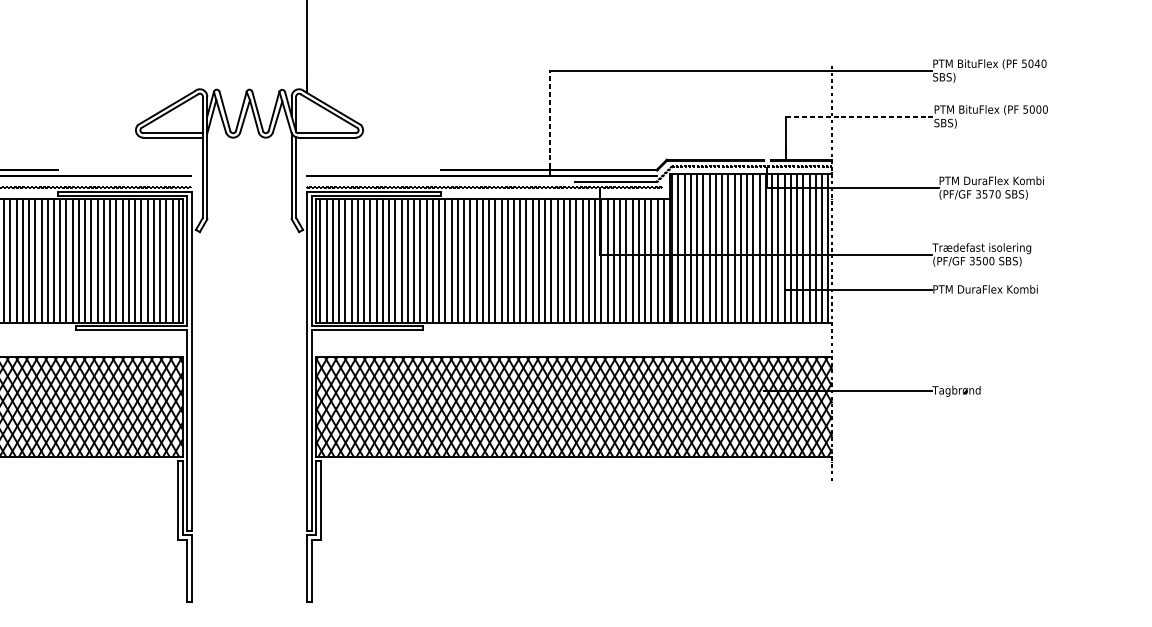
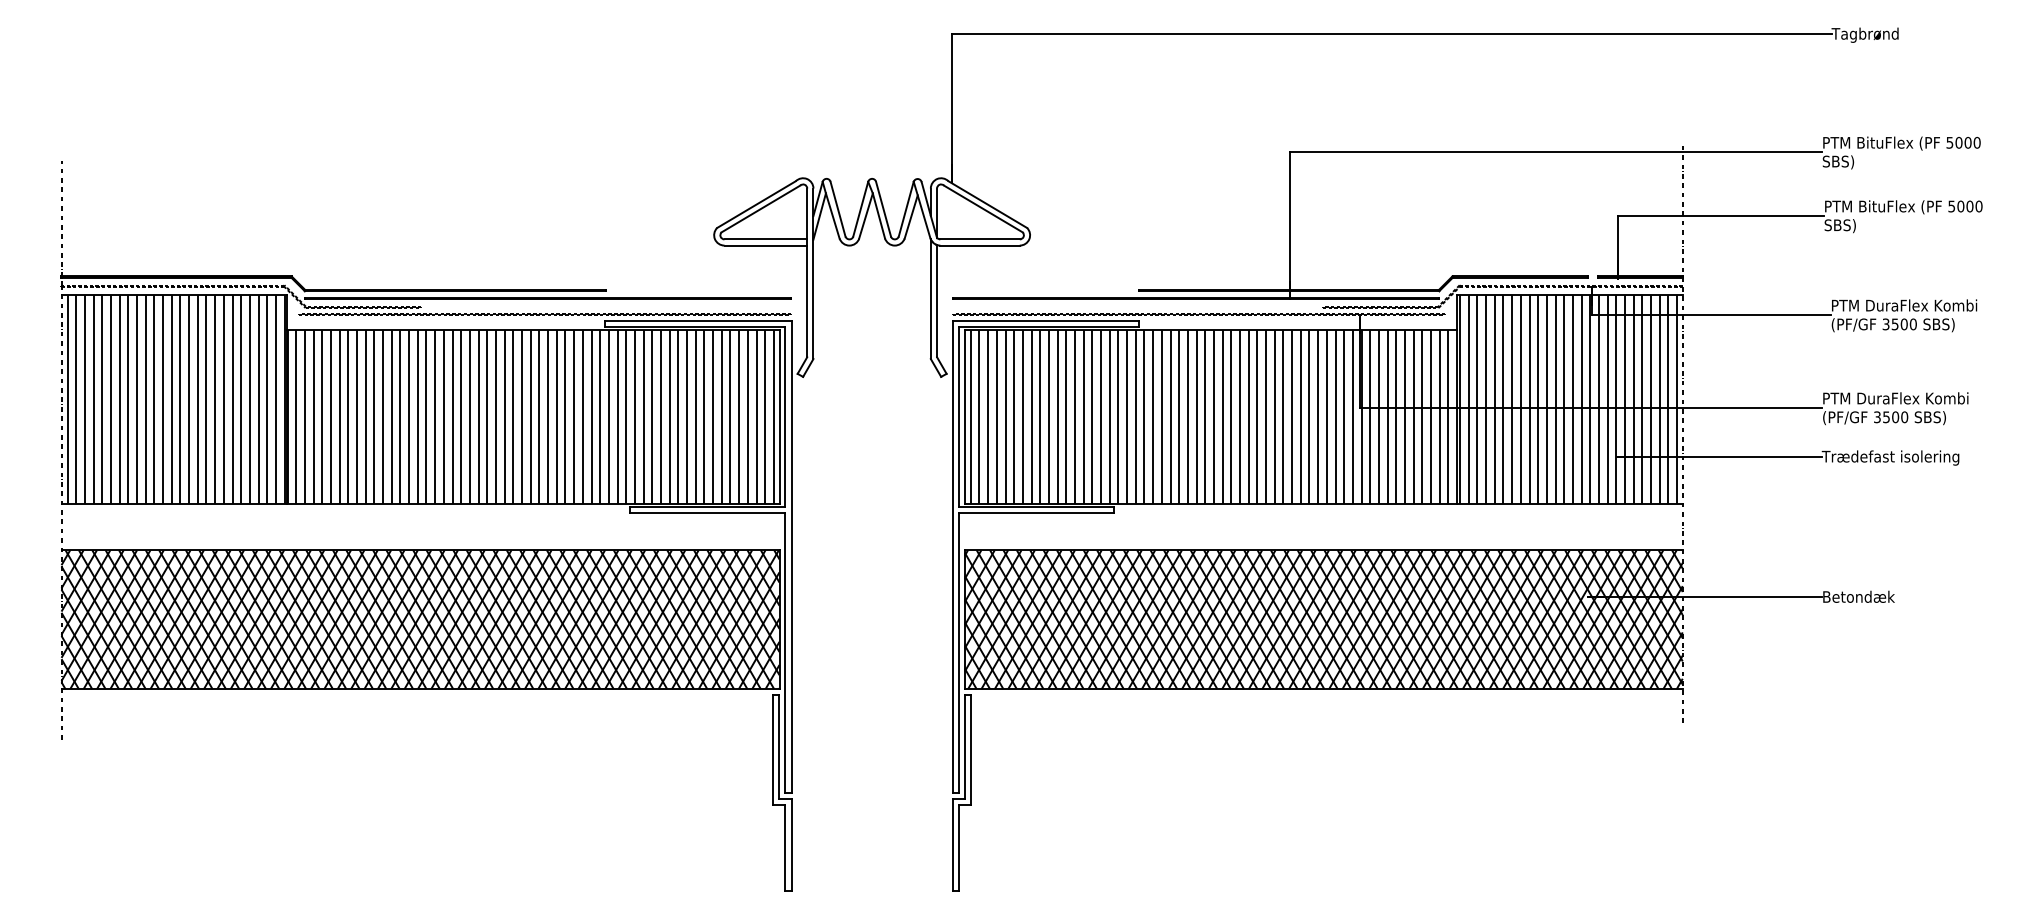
text: (1037, 63) -> (1967, 142), 5040 -> 5000
line: (860, 116) -> (1721, 216), dashed -> solid
line: (550, 123) -> (1290, 225), dashed -> solid
text: (991, 194) -> (1903, 324), 3570 -> 3500
text: (984, 248) -> (1894, 399), Trædefast isolering -> PTM DuraFlex Kombi
text: (984, 290) -> (1894, 457), PTM DuraFlex Kombi -> Trædefast isolering
text: (957, 391) -> (1857, 598), Tagbrønd -> Betondæk

